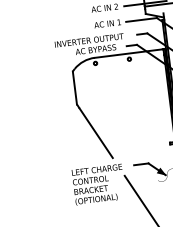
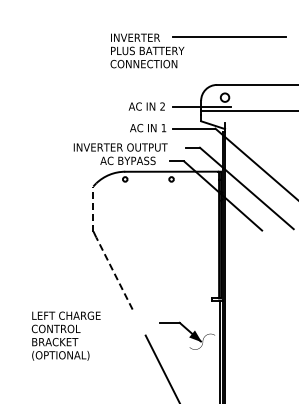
line: (75, 88) -> (93, 209), solid -> dashed
line: (96, 133) -> (114, 273), solid -> dashed
text: (98, 184) -> (65, 335), moved

